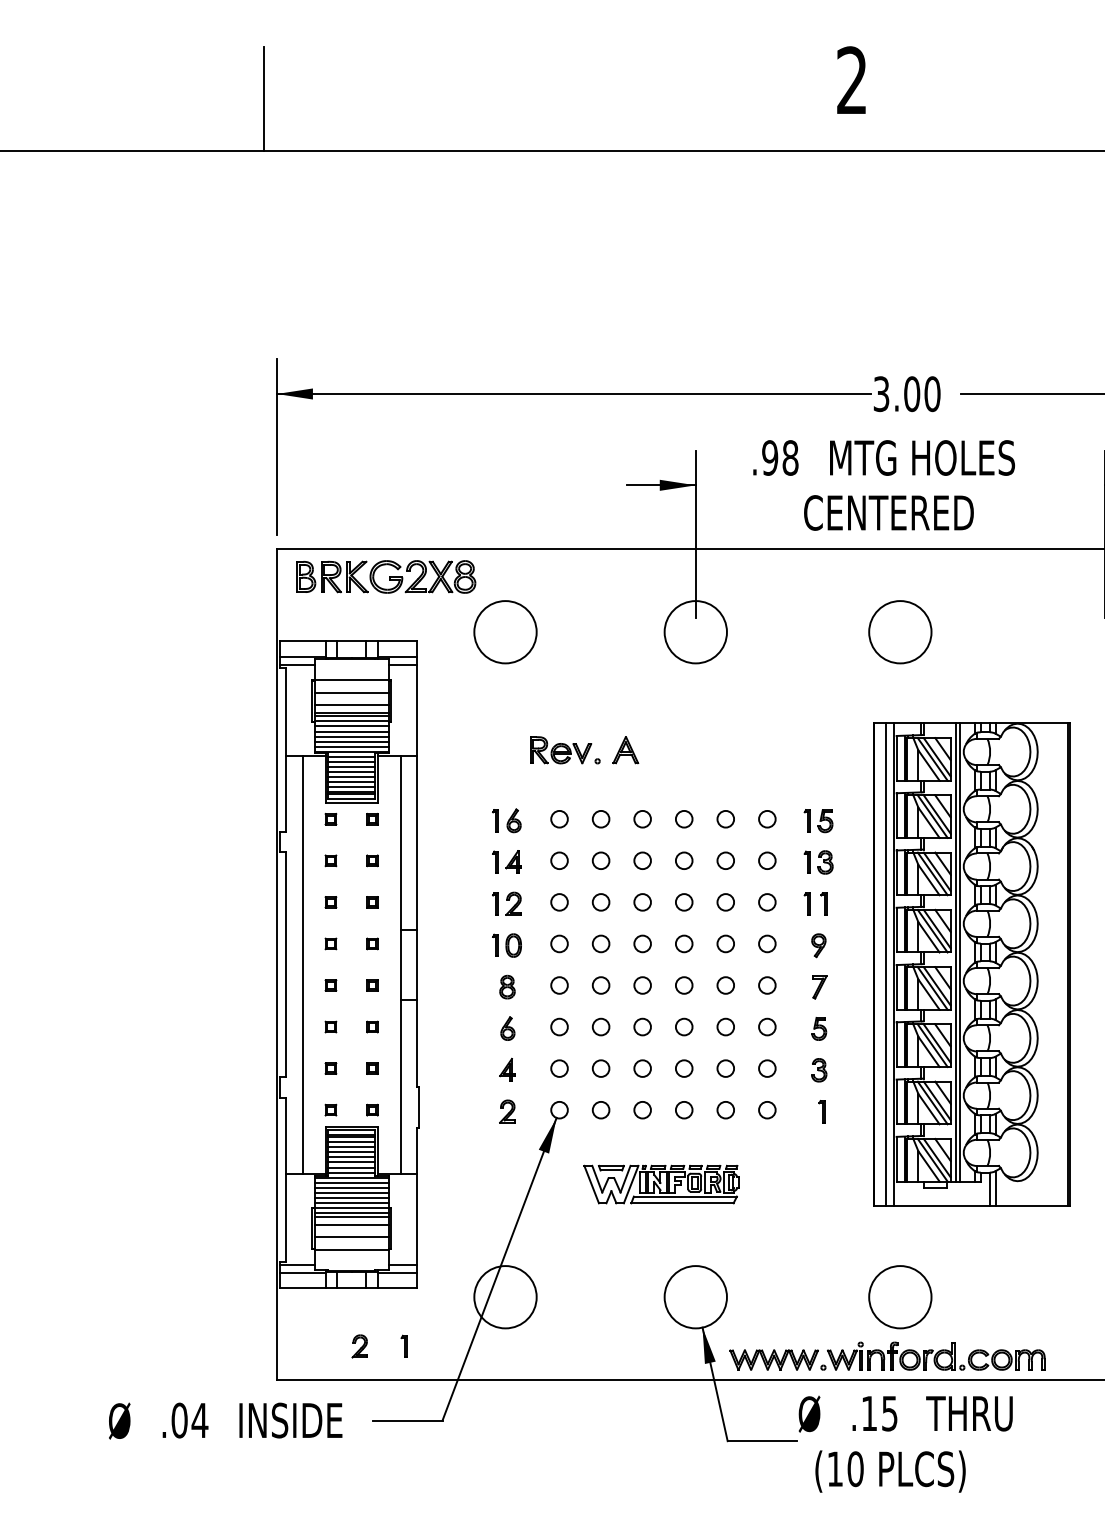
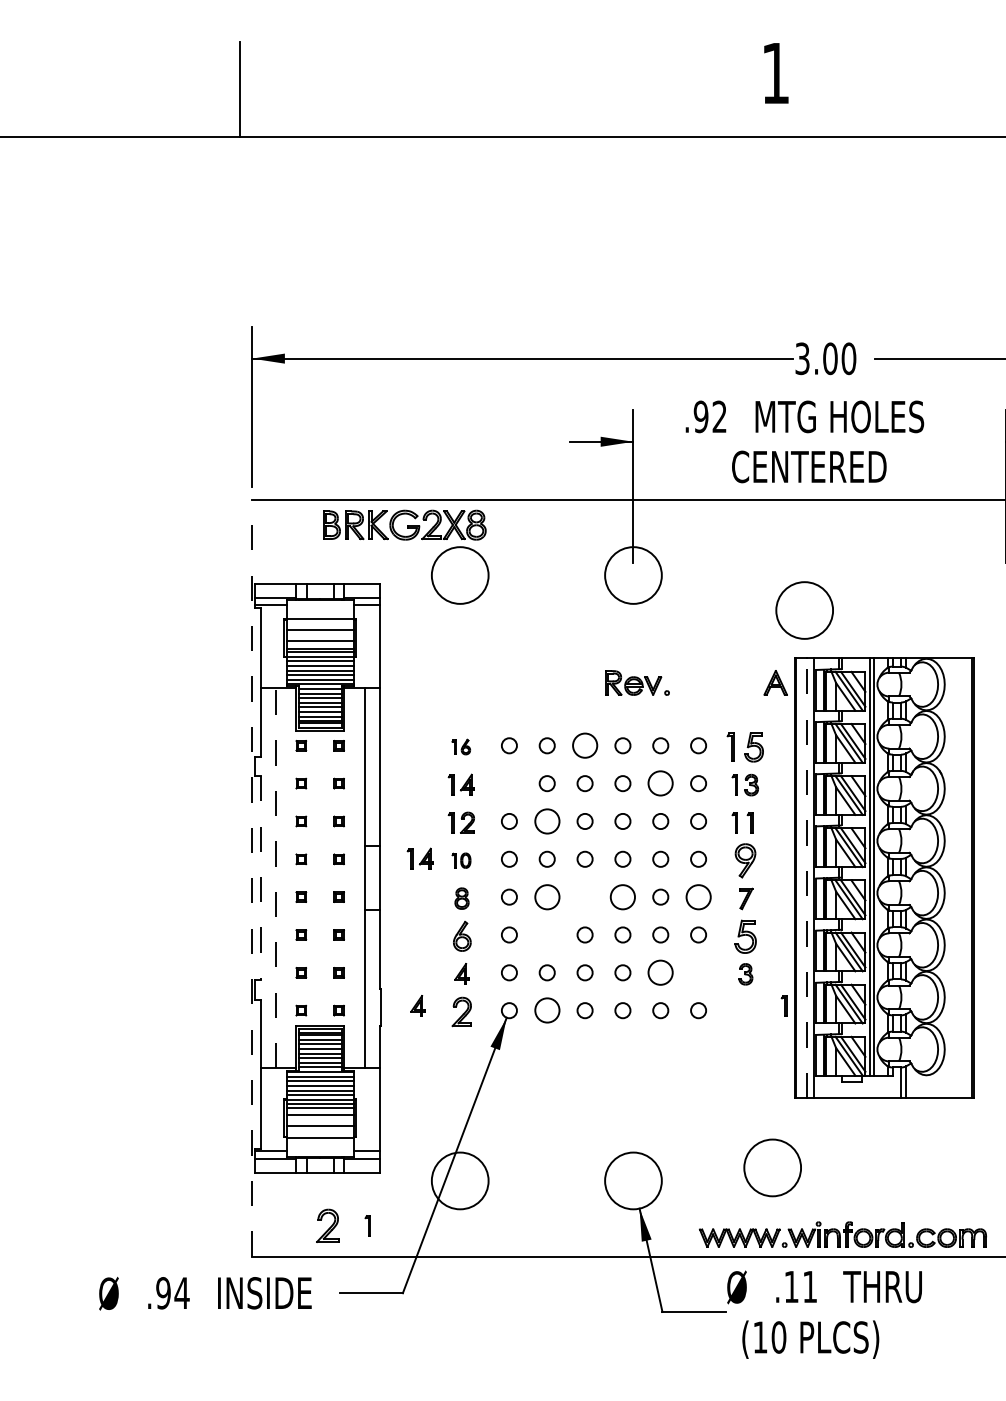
text: (851, 79) -> (775, 72), 2 -> 1
text: (790, 457) -> (719, 416), .98 -> .92
part: (386, 576) -> (404, 524), moved
circle: (900, 632) -> (804, 610), moved
part: (565, 749) -> (637, 682), moved
part: (625, 749) -> (775, 682), moved
circle: (642, 818) -> (584, 745), size x1.6
part: (505, 820) -> (460, 746), size x0.7
part: (817, 821) -> (744, 747), size x1.4
circle: (559, 860) -> (509, 783), removed
circle: (725, 860) -> (660, 783), size x1.6
circle: (600, 902) -> (546, 821), size x1.6
part: (460, 943) -> (419, 858), added
part: (506, 945) -> (461, 860), size x0.7
part: (818, 945) -> (745, 860), size x1.6
line: (277, 963) -> (252, 877), solid -> dashed
line: (302, 963) -> (275, 877), solid -> dashed
line: (286, 965) -> (260, 878), solid -> dashed
line: (885, 965) -> (806, 878), solid -> dashed
circle: (600, 984) -> (546, 896), size x1.6
circle: (642, 984) -> (584, 896), removed
circle: (683, 984) -> (622, 896), size x1.6
circle: (767, 984) -> (698, 896), size x1.6
circle: (600, 1026) -> (546, 934), removed
part: (508, 1028) -> (462, 936), size x1.4
part: (818, 1028) -> (745, 936), size x1.6
circle: (725, 1068) -> (660, 972), size x1.6
circle: (767, 1068) -> (698, 972), removed
part: (458, 1104) -> (417, 1005), added
circle: (600, 1110) -> (546, 1010), size x1.6
part: (506, 1111) -> (461, 1011), size x1.4
part: (821, 1111) -> (783, 1005), moved
part: (661, 1184) -> (602, 1078), removed
circle: (900, 1296) -> (772, 1167), moved
part: (359, 1346) -> (327, 1225), size x1.6
part: (886, 1356) -> (842, 1234), moved
text: (889, 1414) -> (809, 1287), .15 -> .11
text: (179, 1420) -> (163, 1293), .04 -> .94

